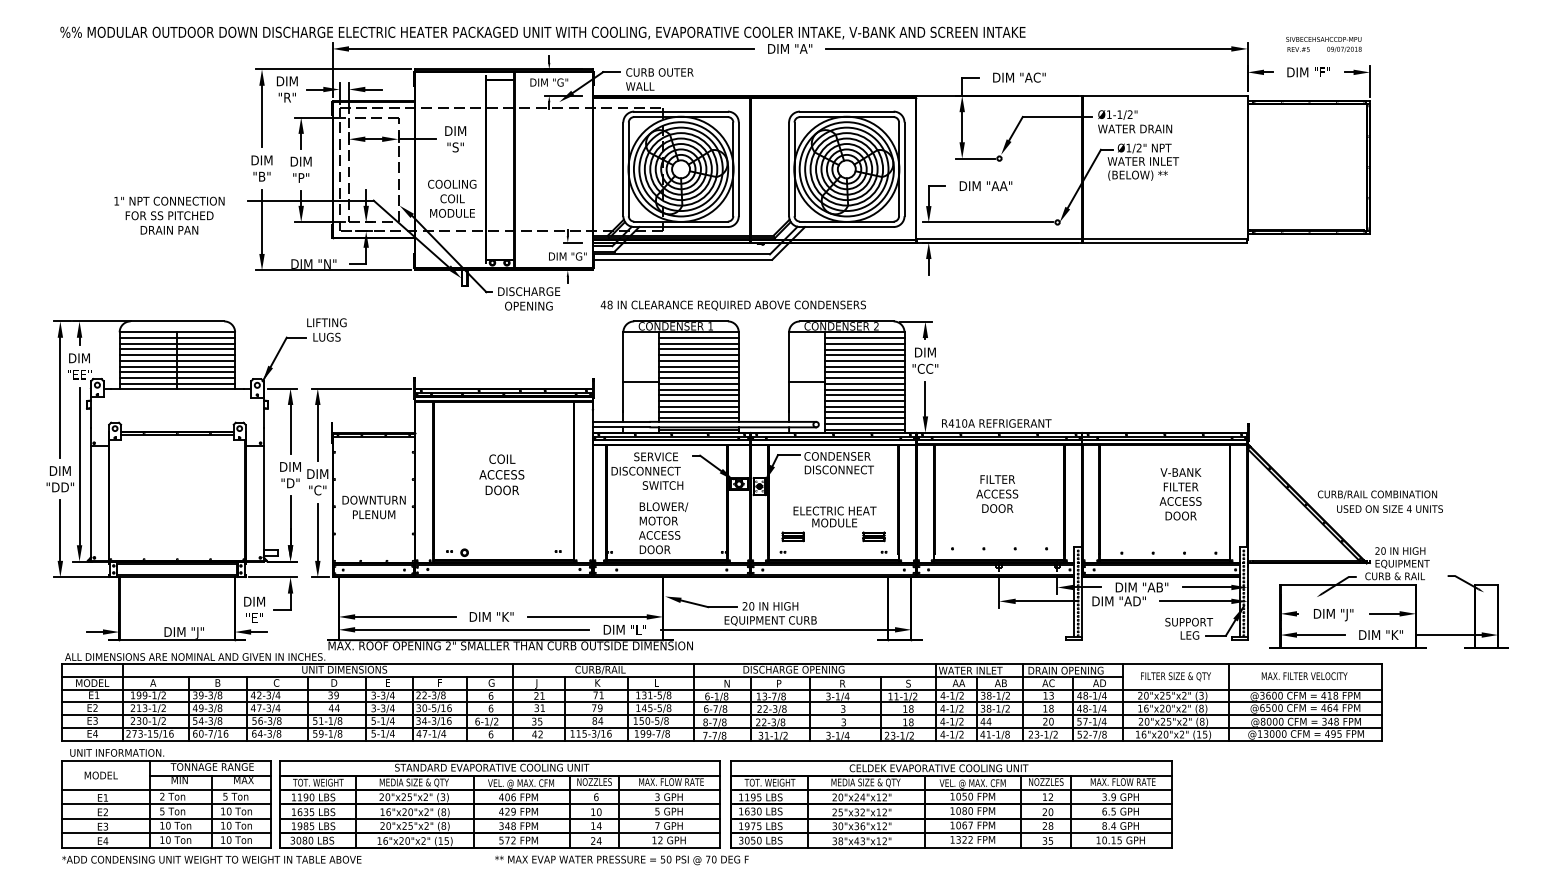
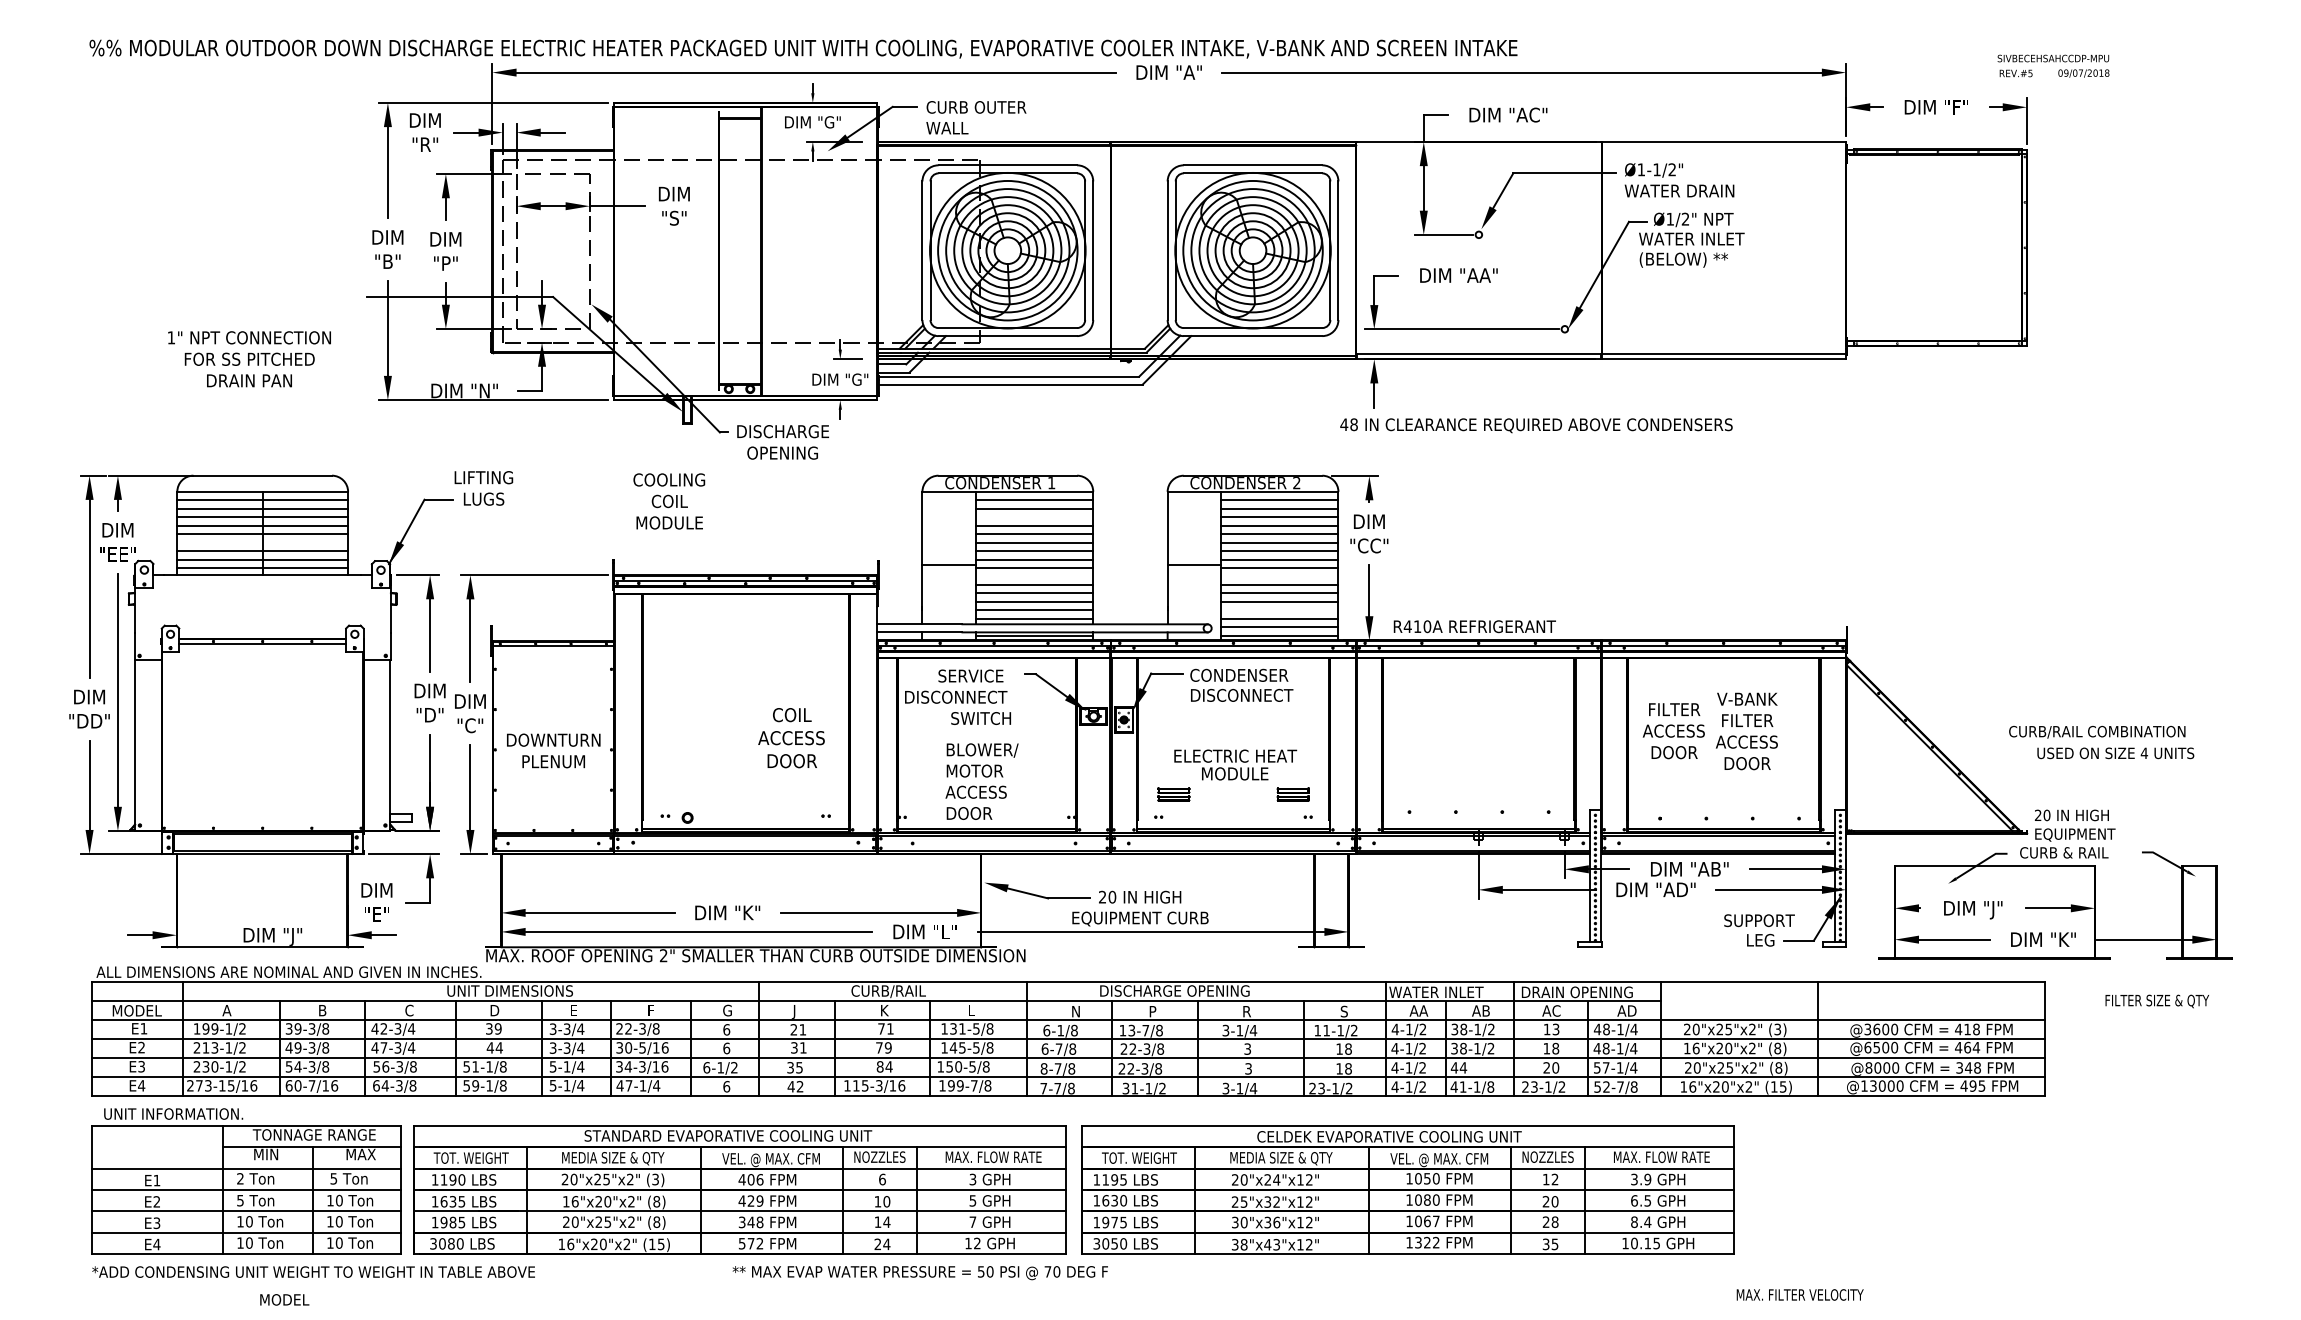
text: (1323, 44) -> (2052, 66), moved
text: (452, 198) -> (669, 500), moved
text: (169, 215) -> (249, 358), moved
text: (732, 305) -> (1535, 425), moved
line: (698, 349) -> (1033, 517), removed
line: (177, 366) -> (262, 542), removed
line: (698, 389) -> (1033, 576), removed
line: (864, 389) -> (1279, 576), removed
line: (864, 412) -> (1279, 610), removed
text: (501, 474) -> (791, 737), moved
text: (997, 493) -> (1674, 730), moved
text: (1379, 501) -> (2100, 742), moved
text: (1175, 676) -> (2156, 1001), moved
text: (1304, 676) -> (1799, 1295), moved
text: (100, 775) -> (283, 1299), moved

